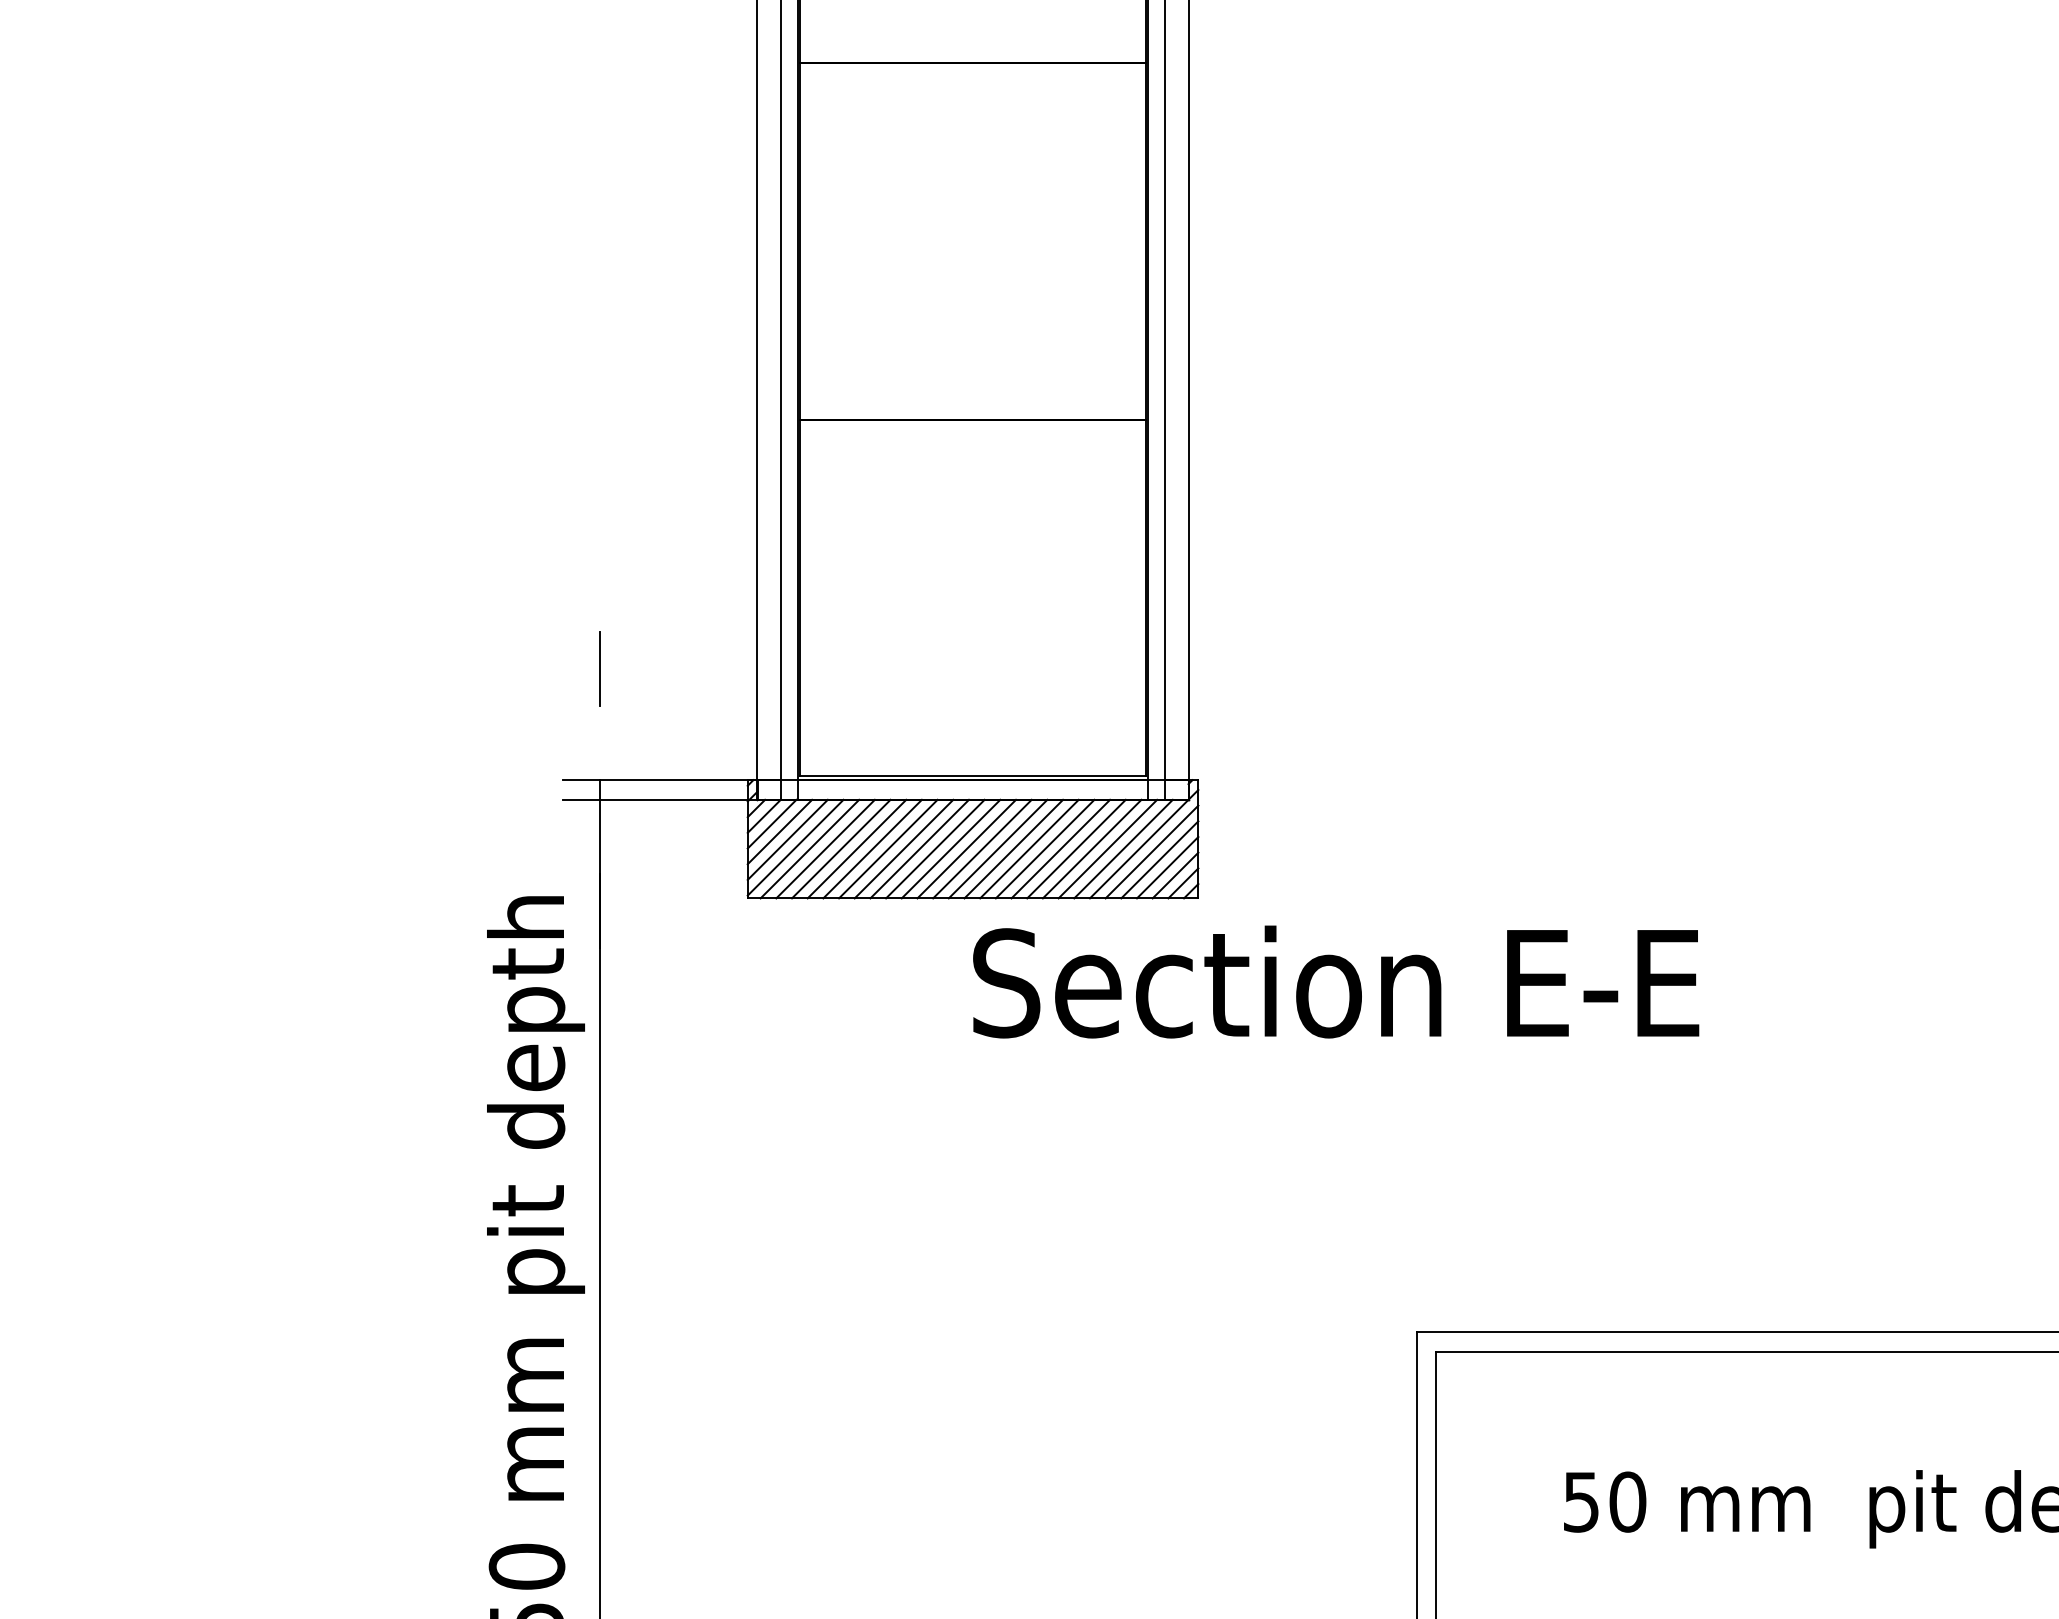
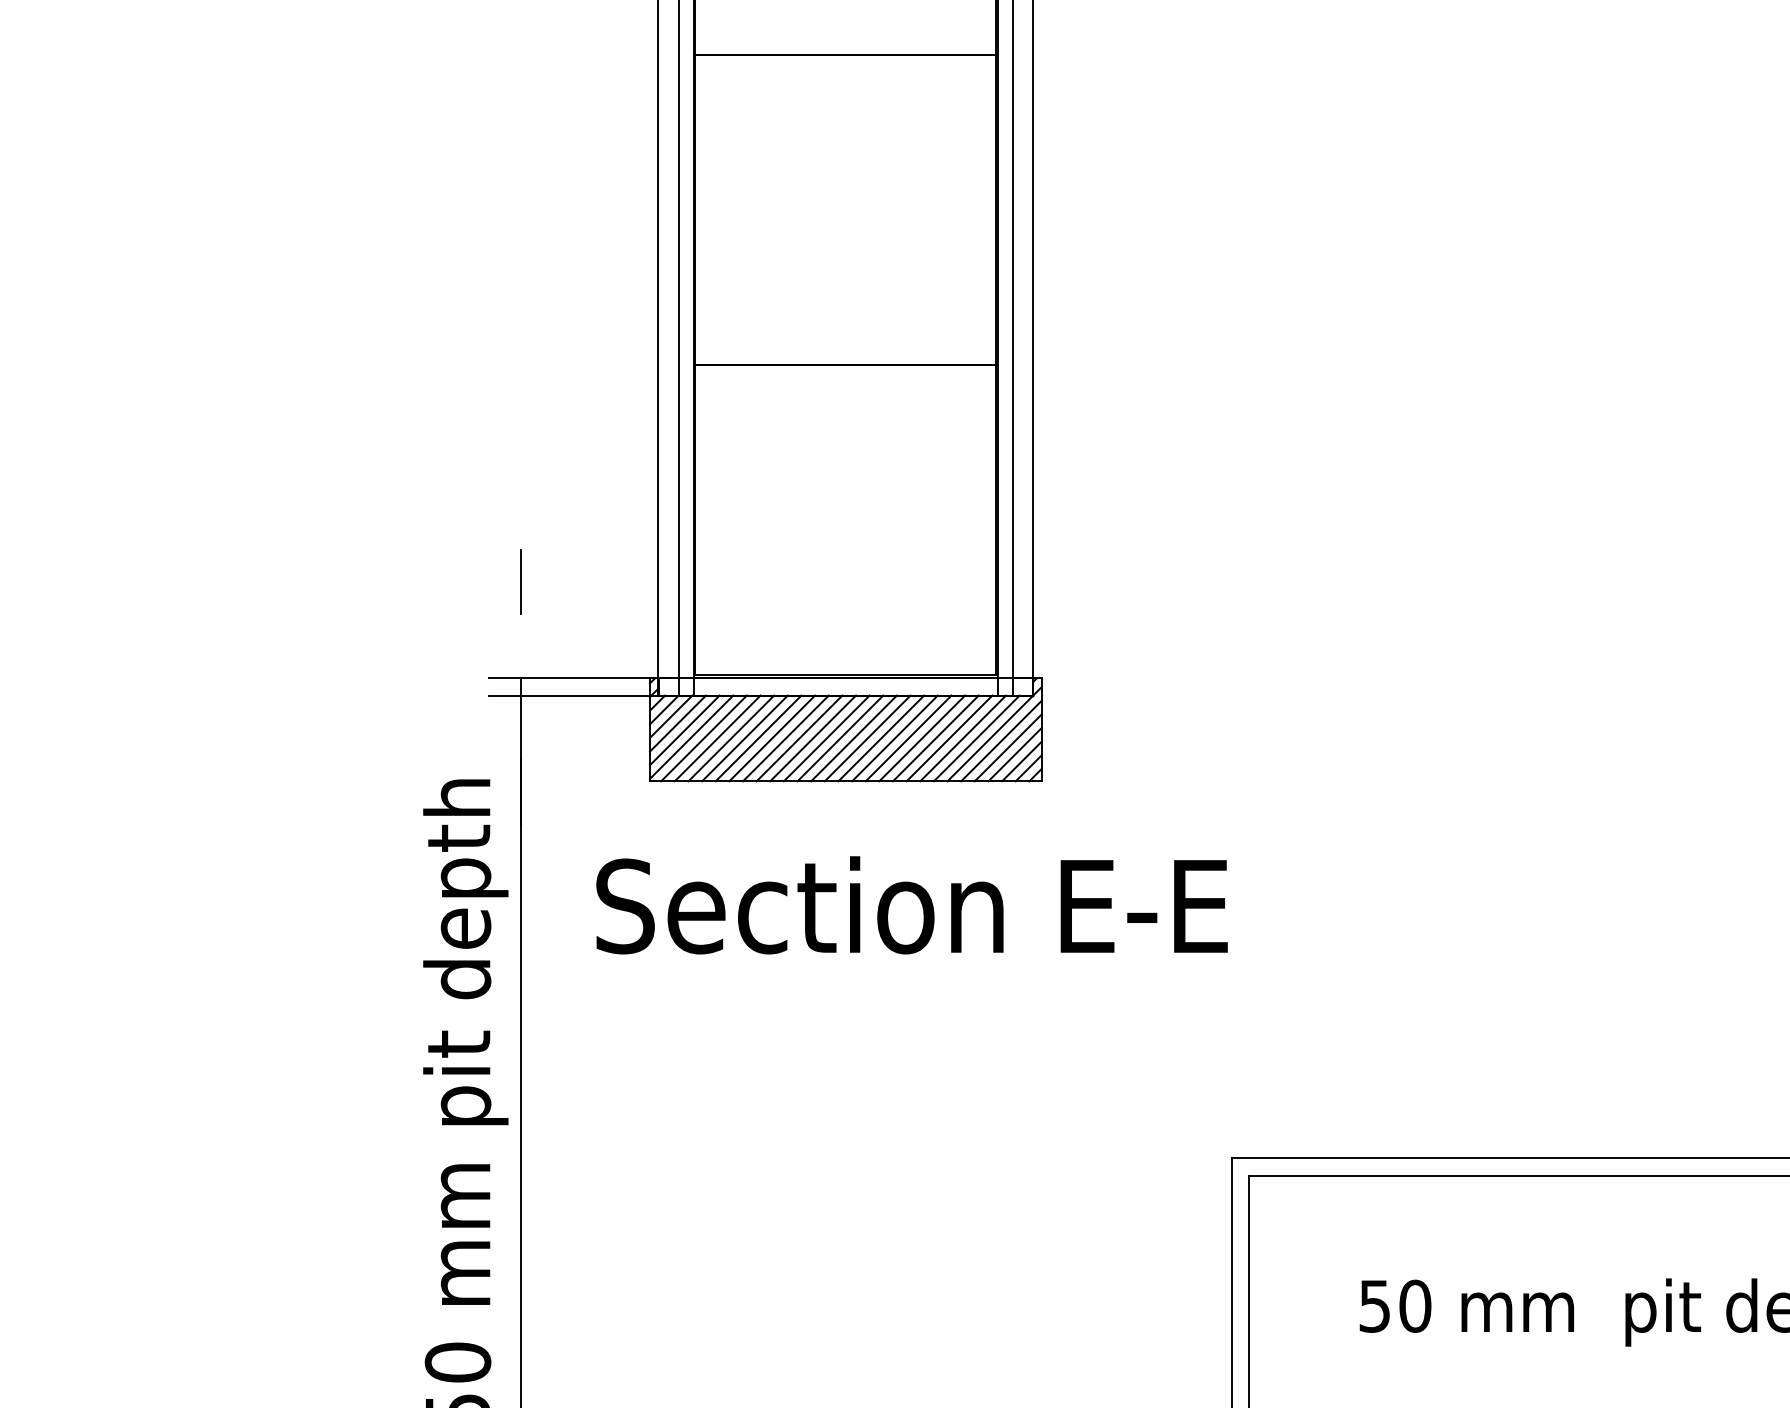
text: (1336, 981) -> (912, 904), moved

